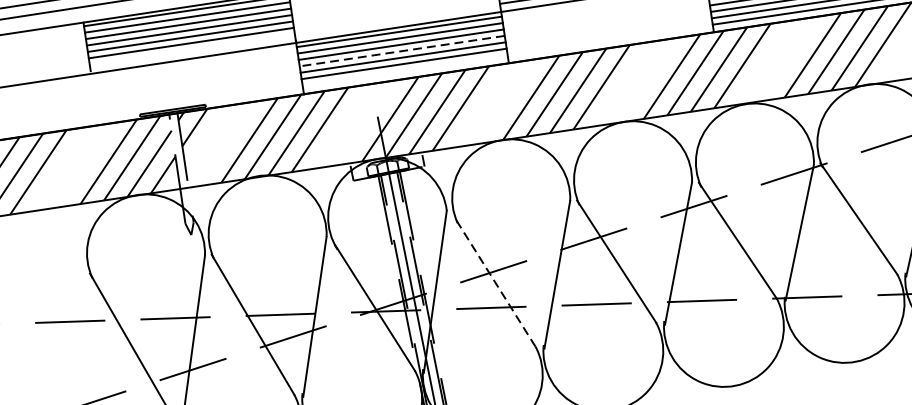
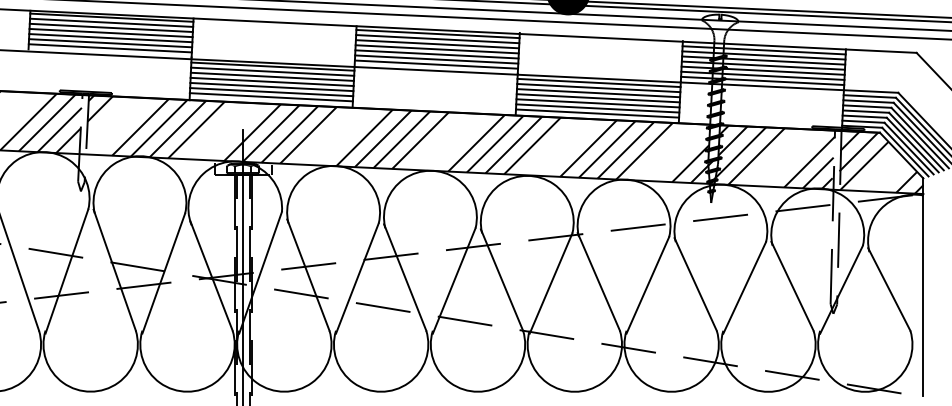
line: (191, 49) -> (109, 48), added
line: (402, 50) -> (272, 81), dashed -> solid
line: (404, 70) -> (270, 97), added
line: (495, 281) -> (308, 274), dashed -> solid

